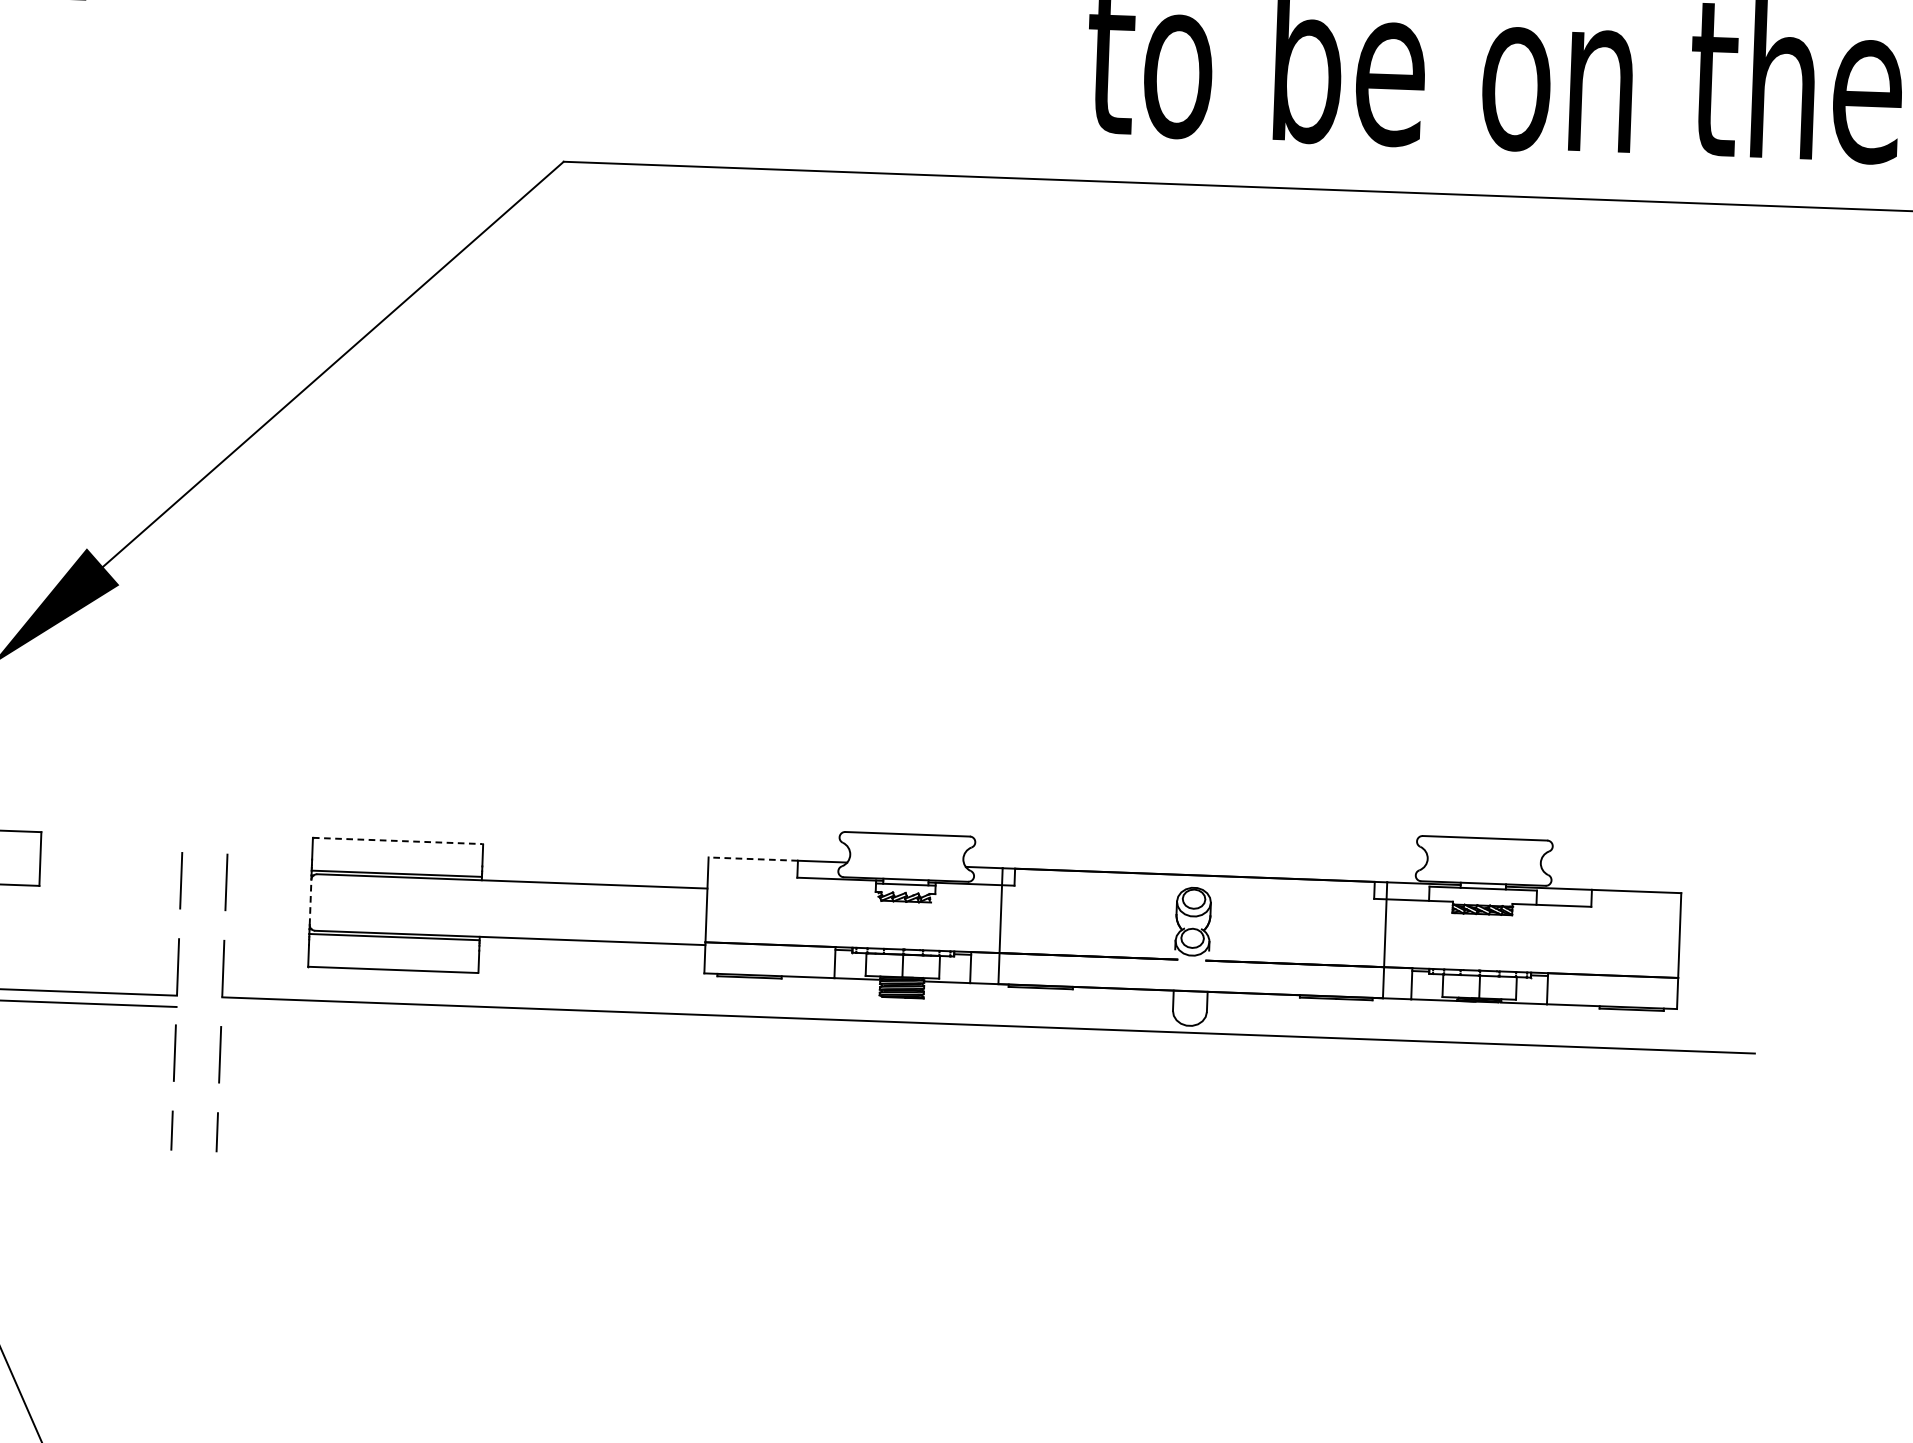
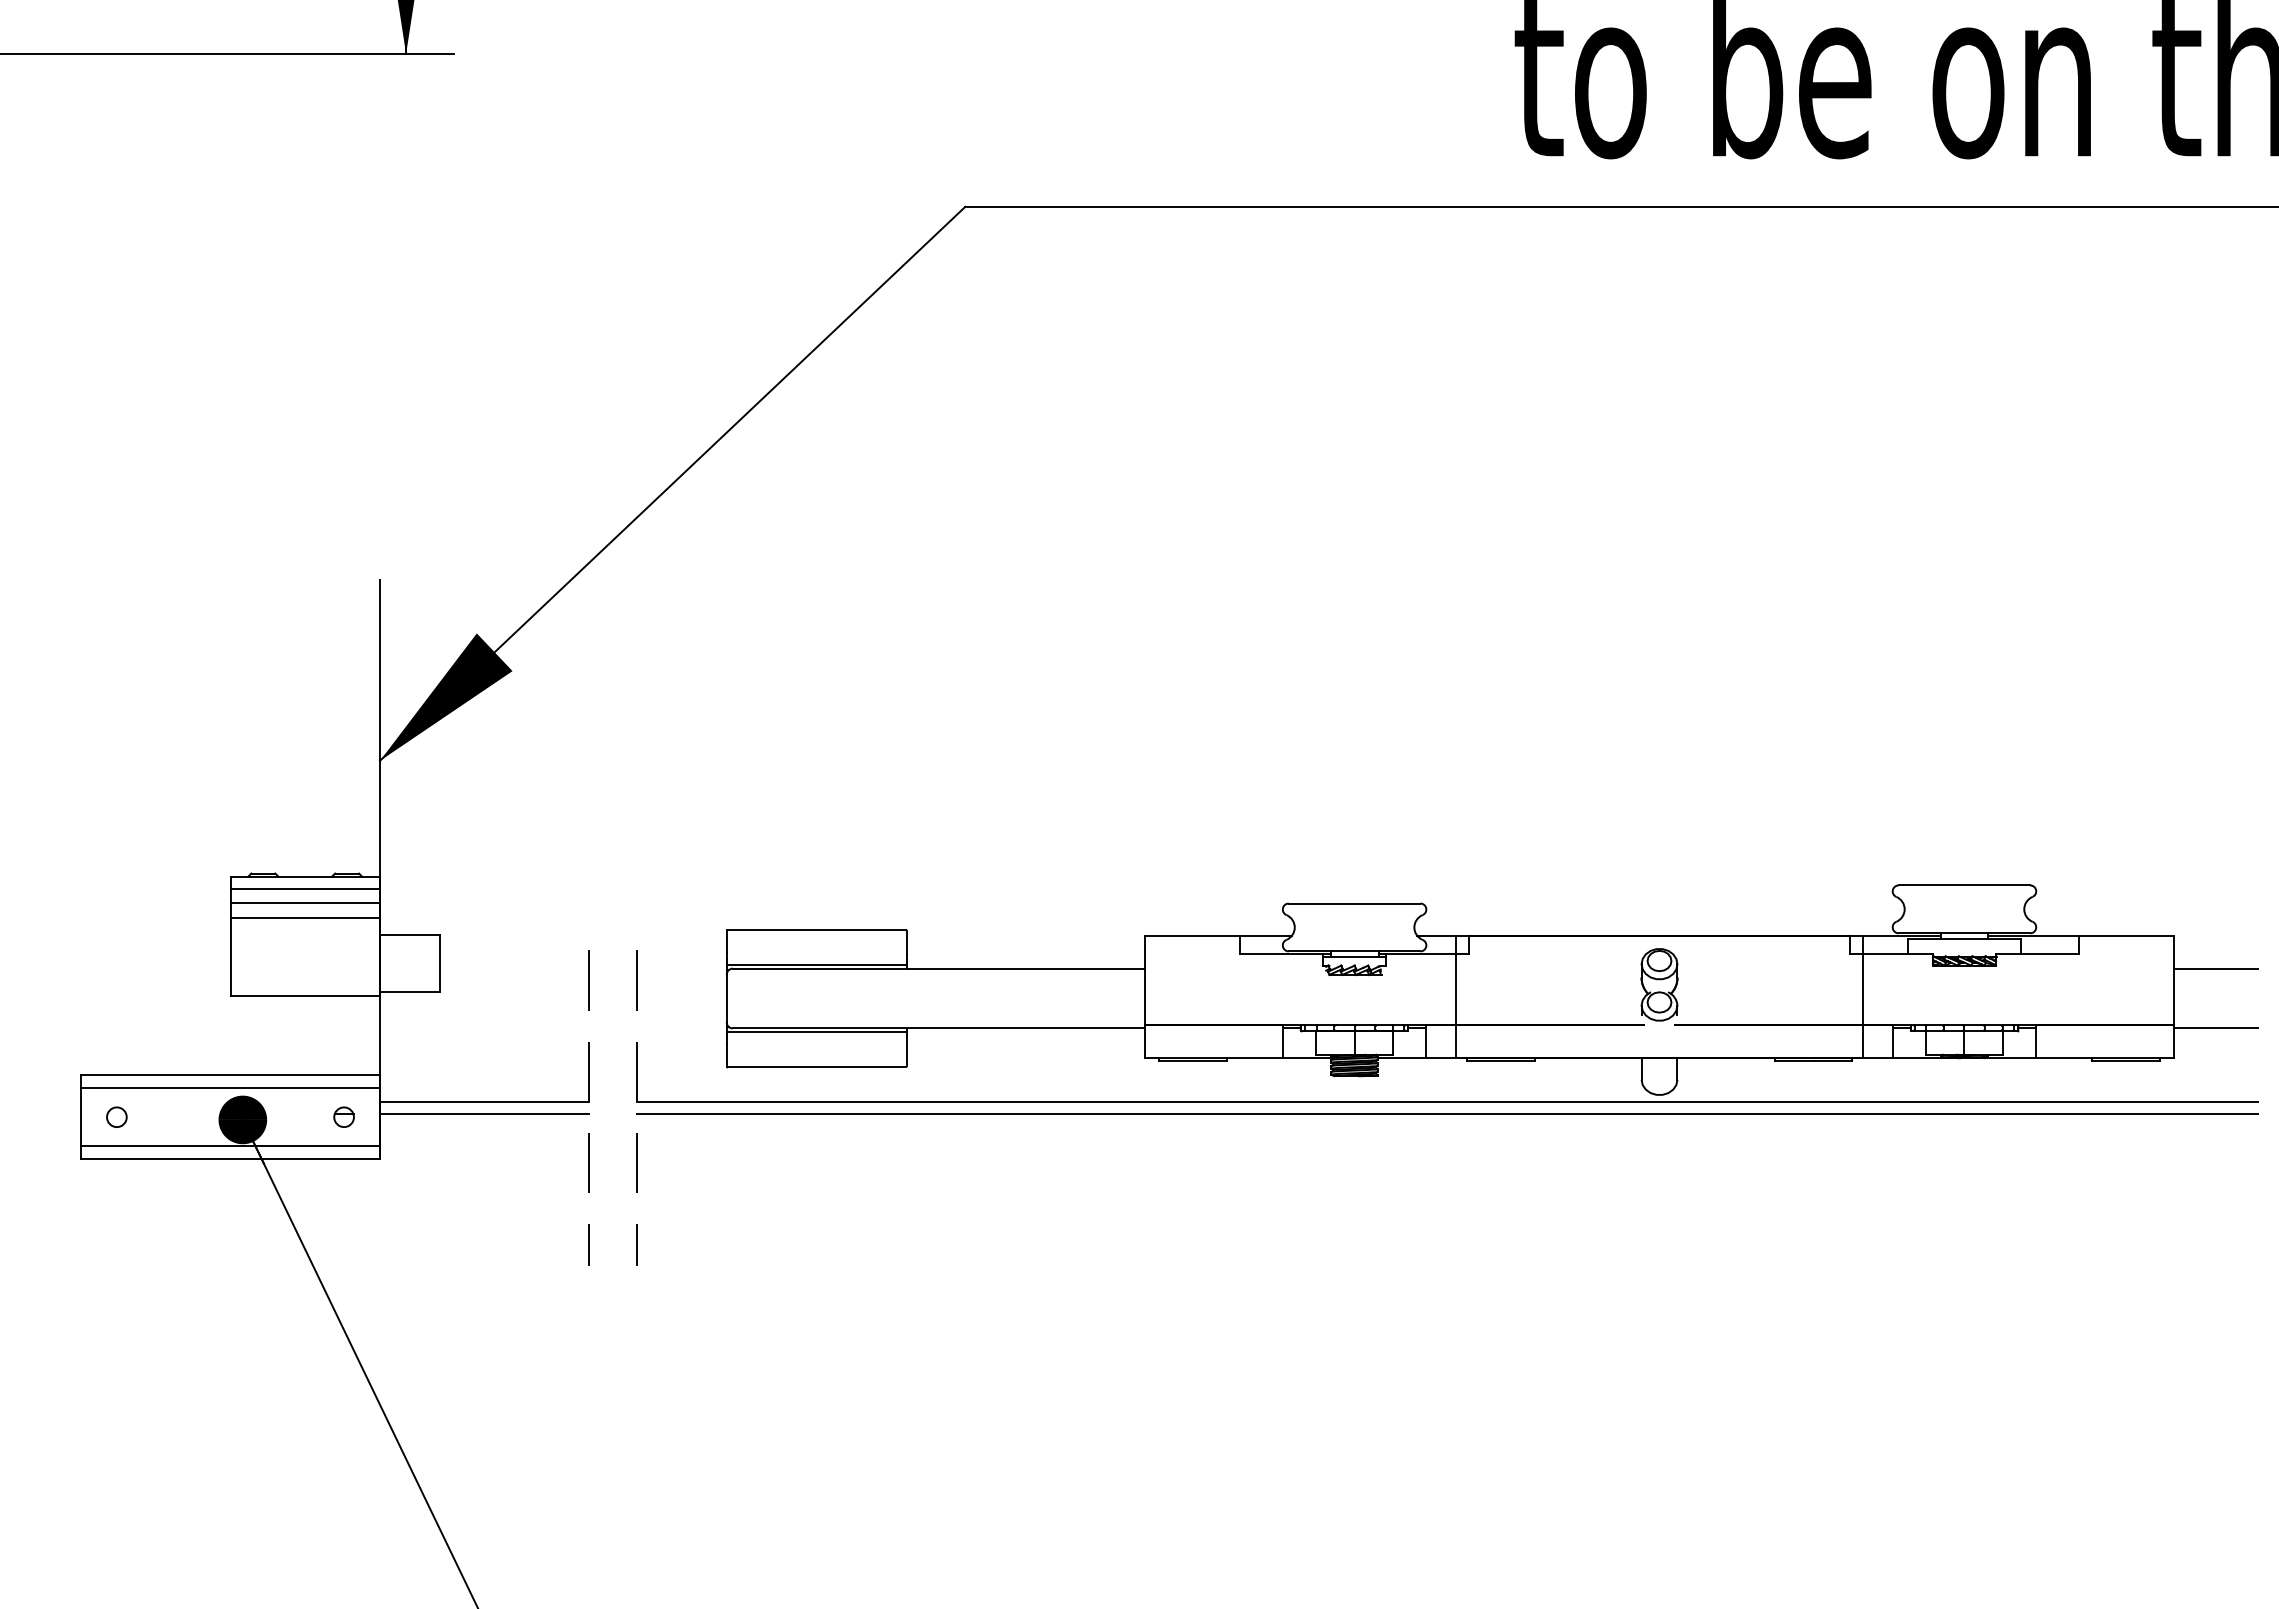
line: (397, 841) -> (816, 930), dashed -> solid
line: (753, 858) -> (1192, 935), dashed -> solid
line: (310, 902) -> (726, 998), dashed -> solid
line: (1719, 925) -> (2215, 968), added
line: (1717, 982) -> (2215, 1028), added
line: (988, 1036) -> (1447, 1114), added

